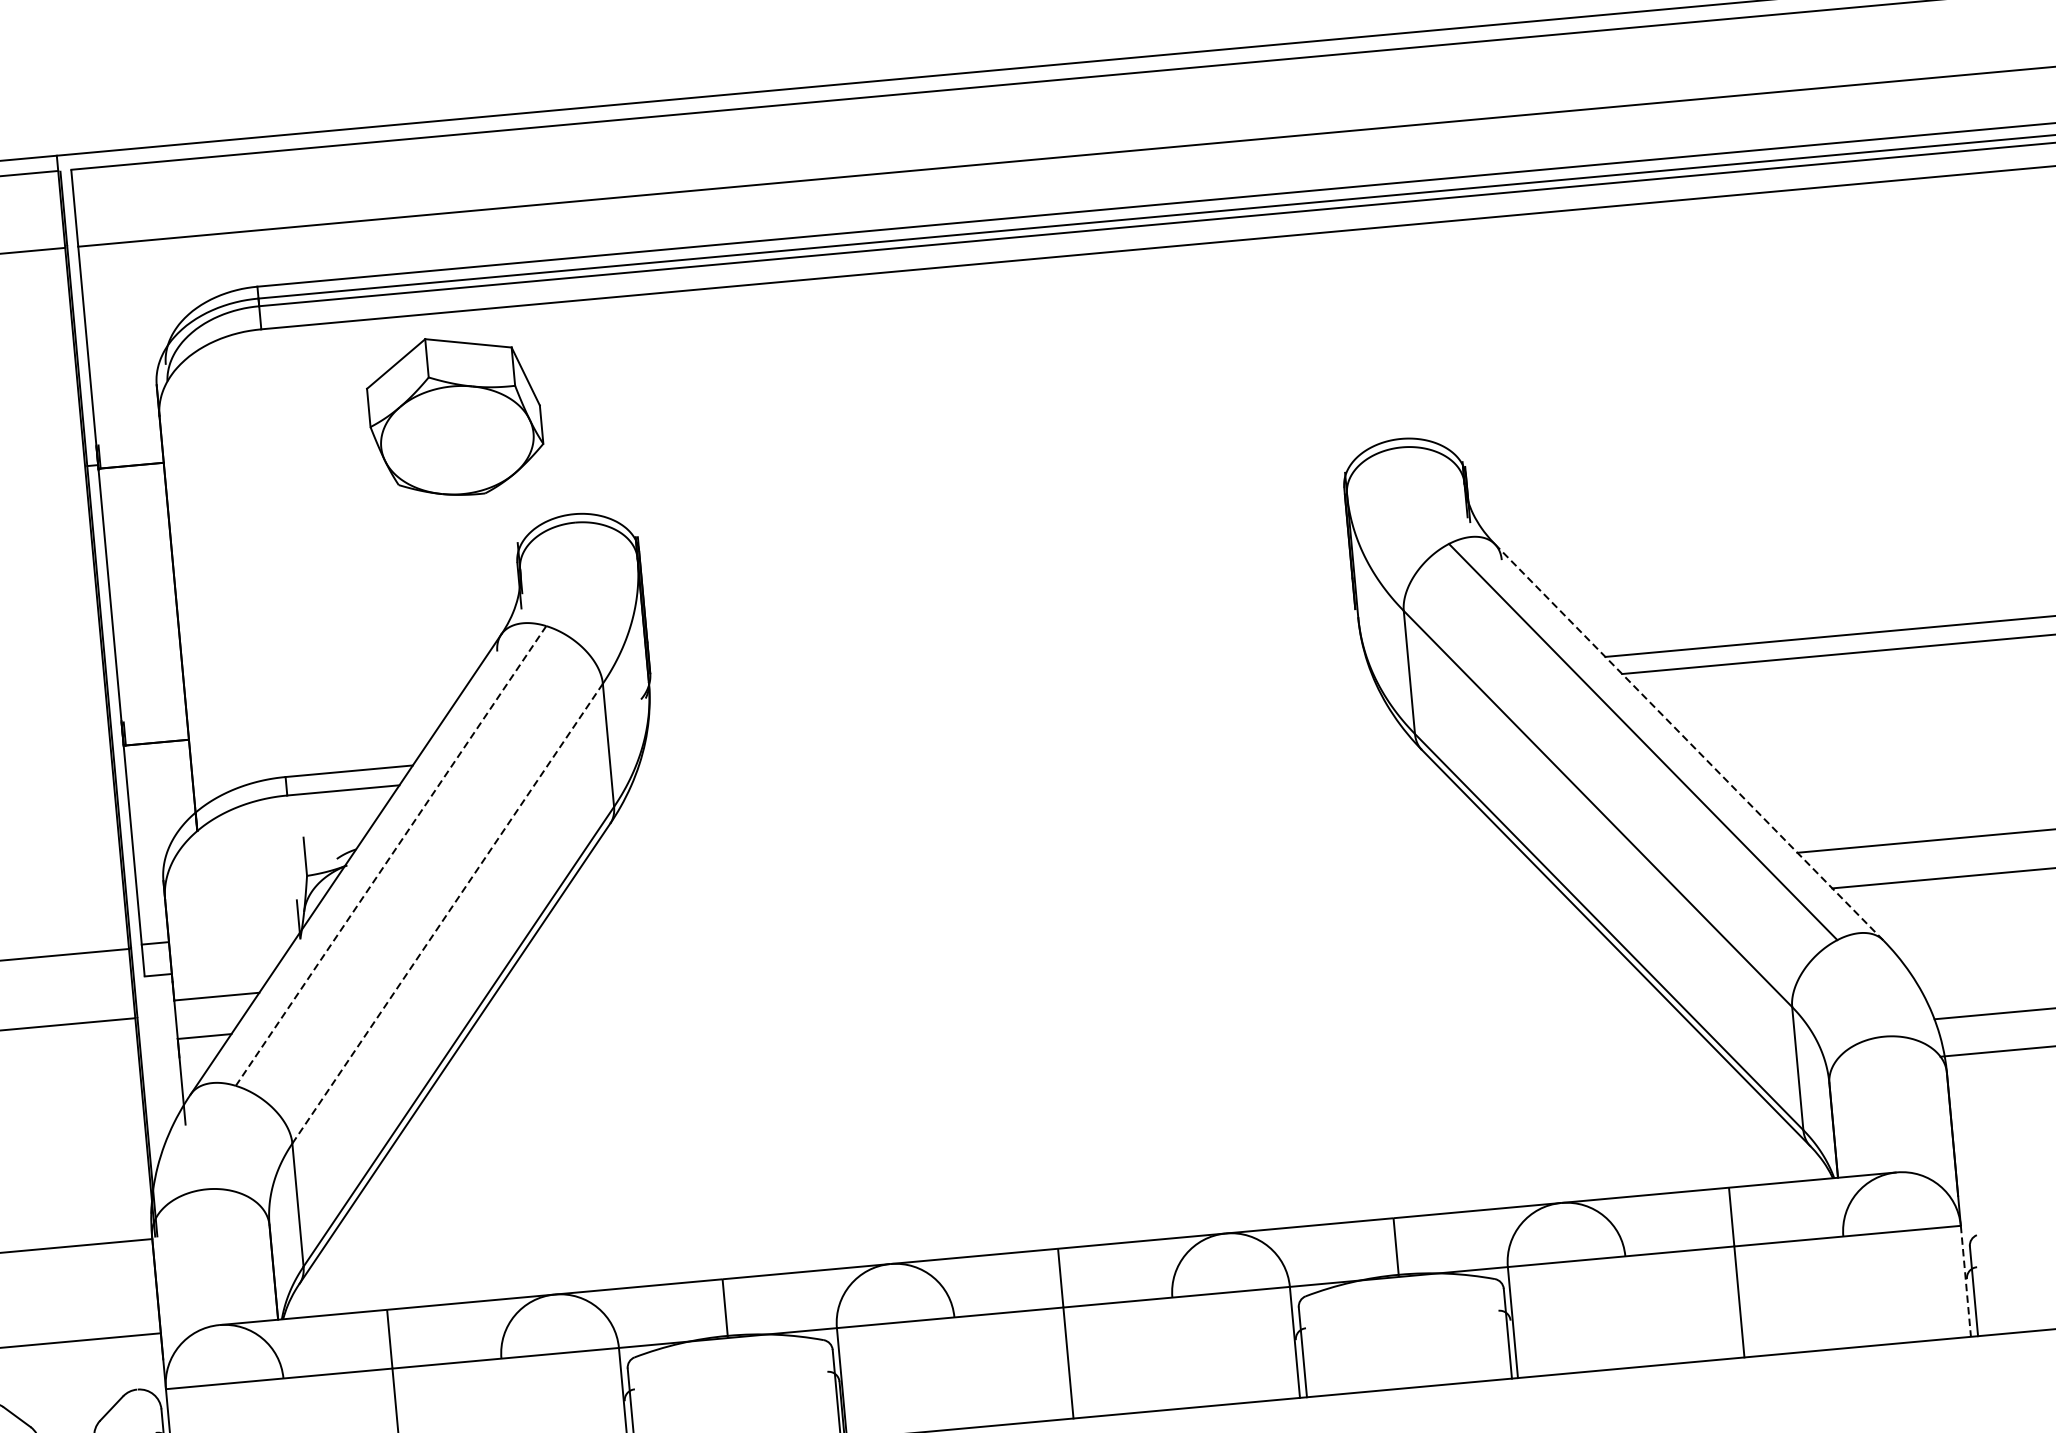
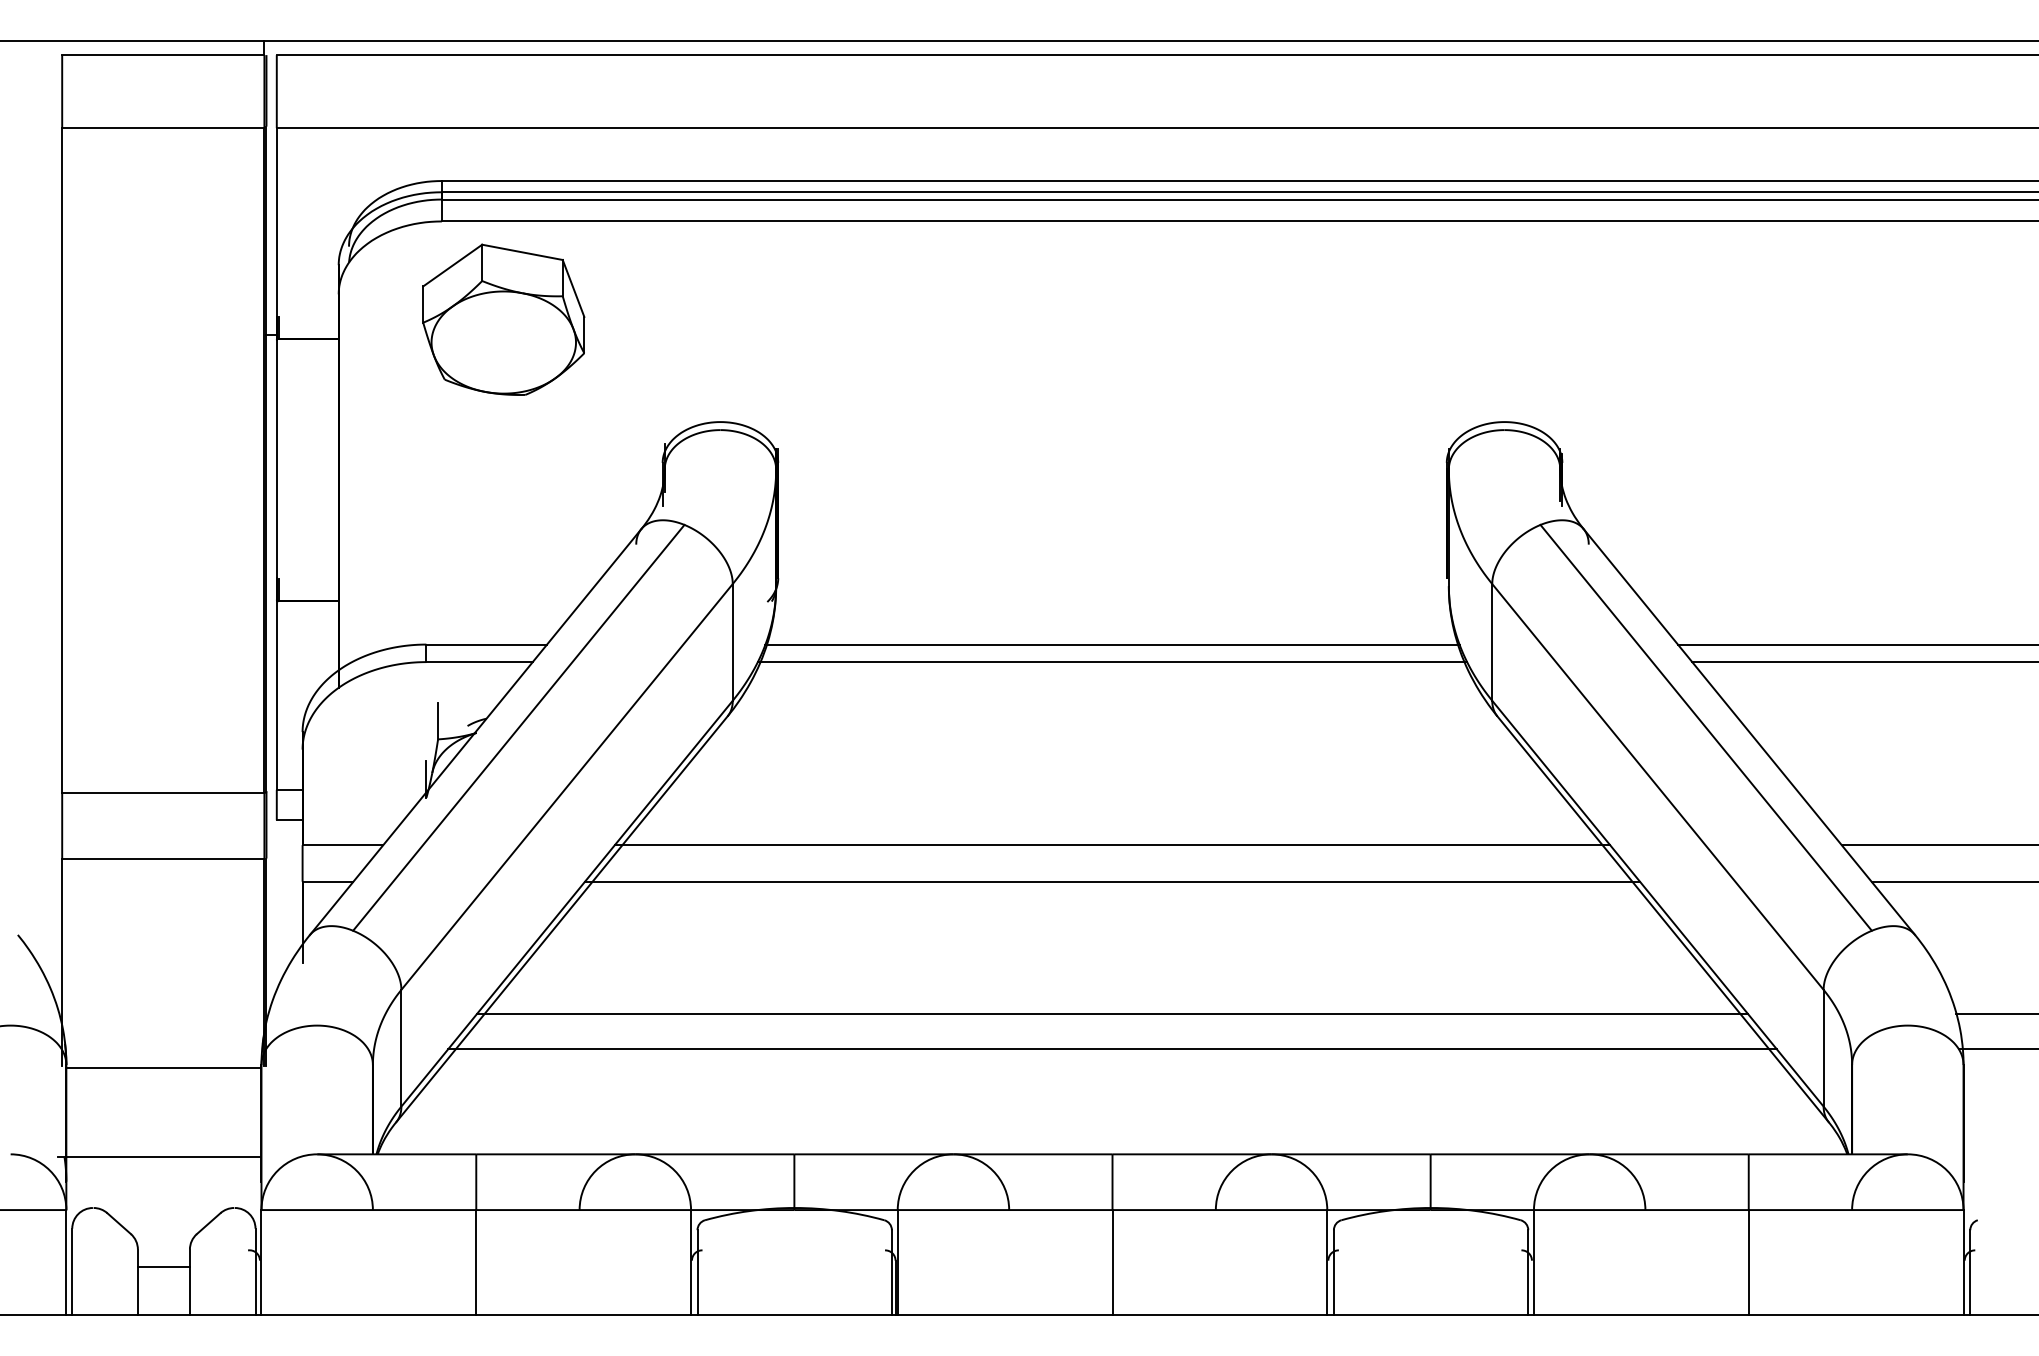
part: (454, 415) -> (503, 319), moved
line: (1009, 711) -> (1112, 644), added
line: (1010, 730) -> (1112, 662), added
line: (1689, 742) -> (1749, 732), dashed -> solid
line: (390, 855) -> (518, 727), dashed -> solid
line: (448, 913) -> (567, 786), dashed -> solid
line: (1028, 923) -> (1112, 845), added
line: (1031, 961) -> (1112, 881), added
line: (1044, 1100) -> (1112, 1013), added
line: (1047, 1138) -> (1112, 1049), added
line: (1965, 1281) -> (1963, 1262), dashed -> solid

